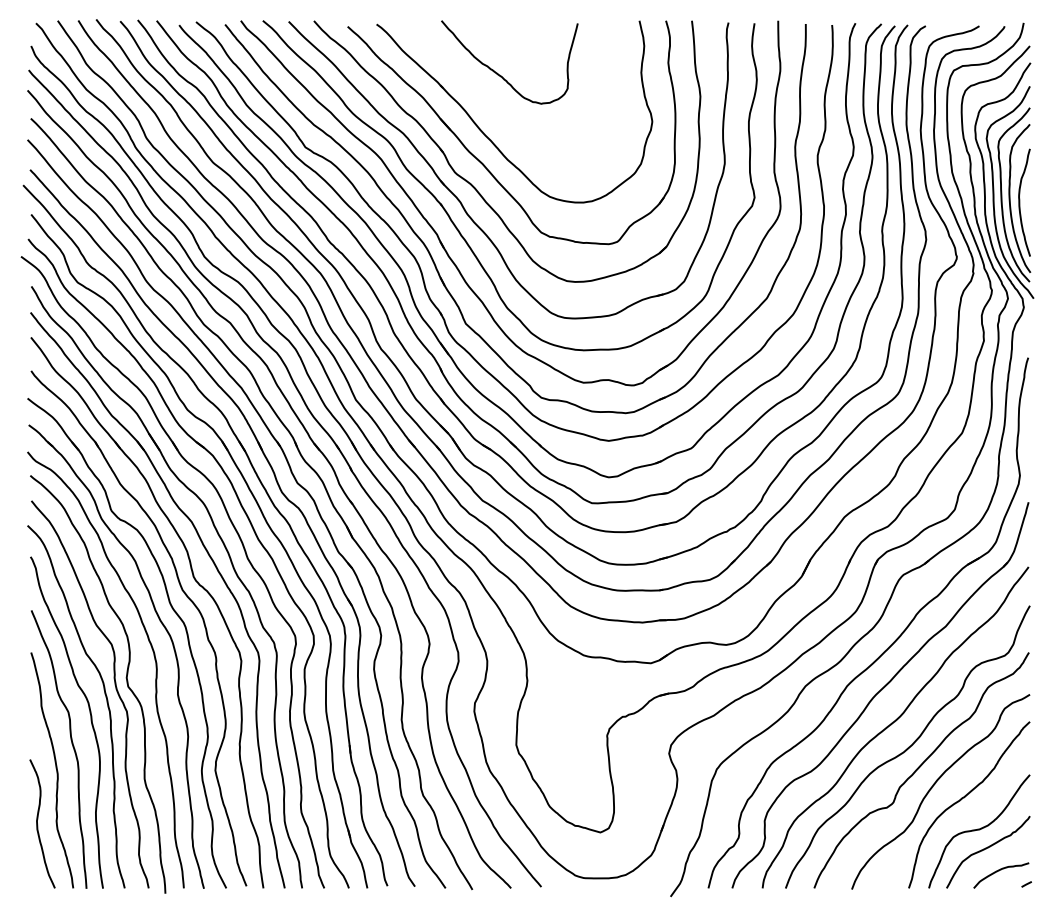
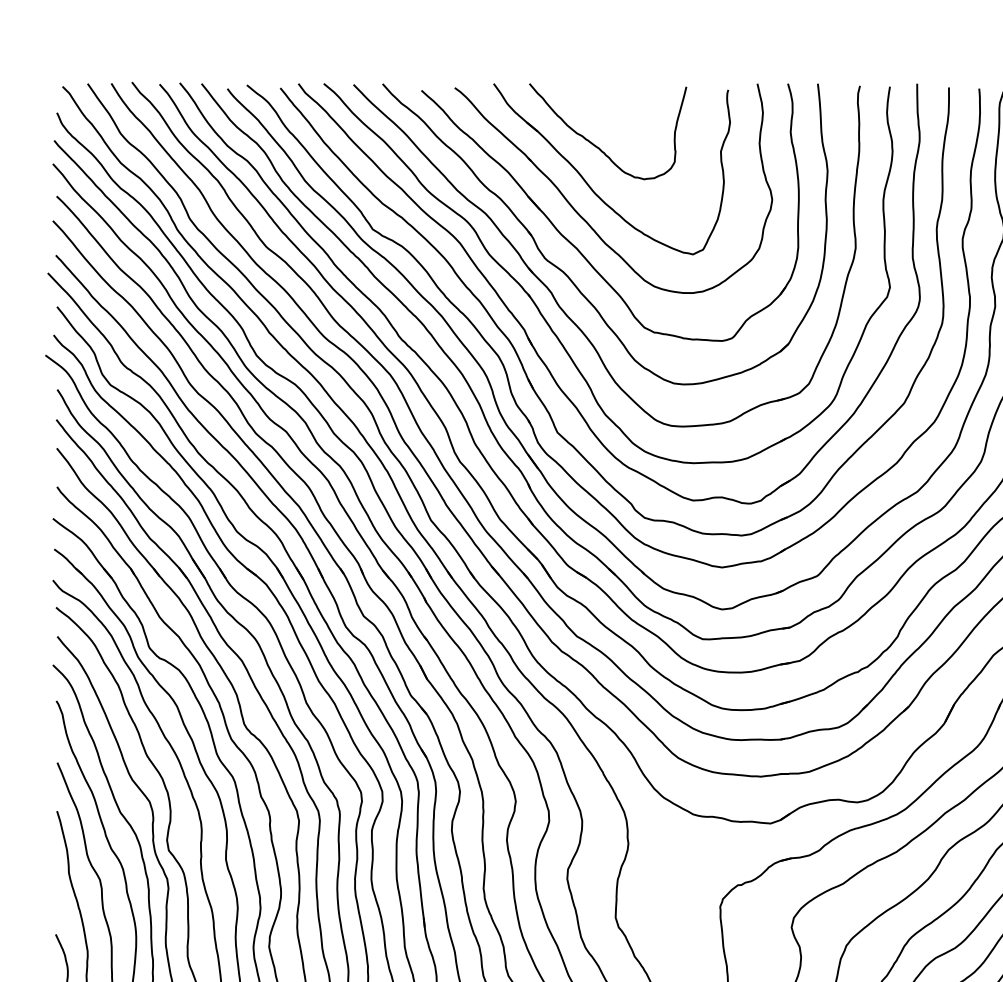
part: (495, 110) -> (591, 187), added

